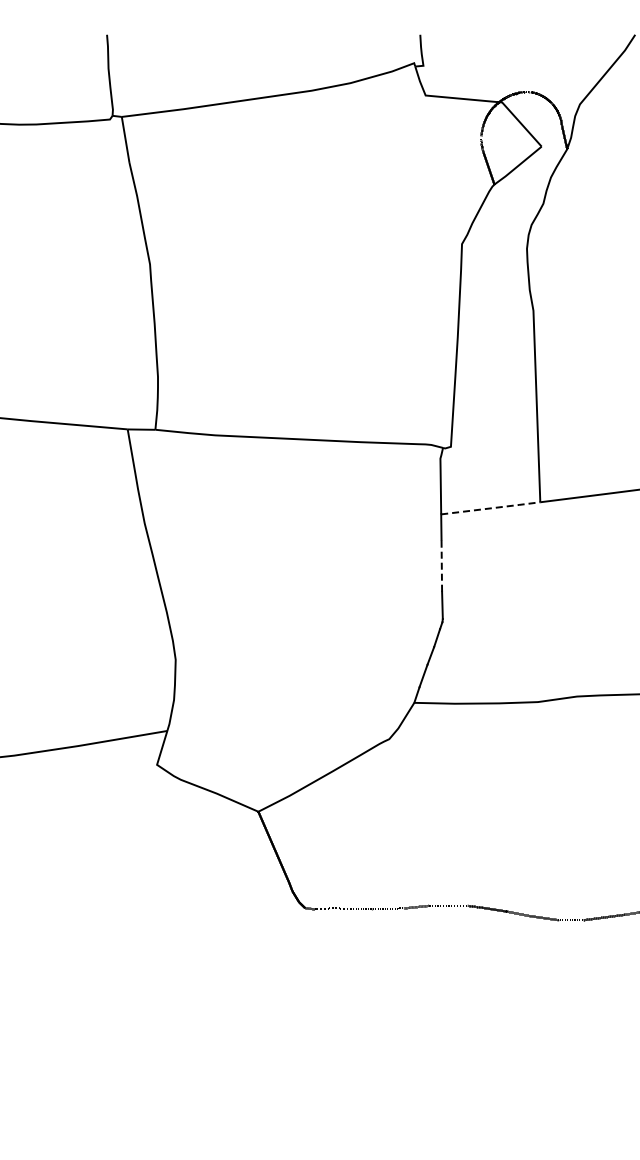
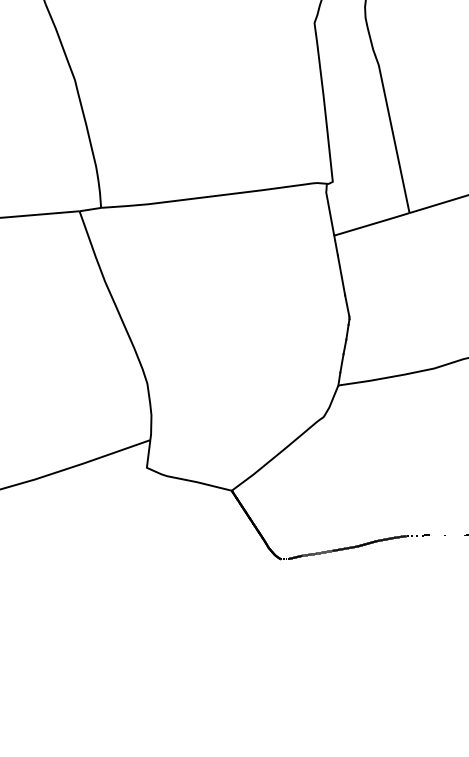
line: (491, 508) -> (372, 224), dashed -> solid
line: (441, 565) -> (341, 275), dashed -> solid

